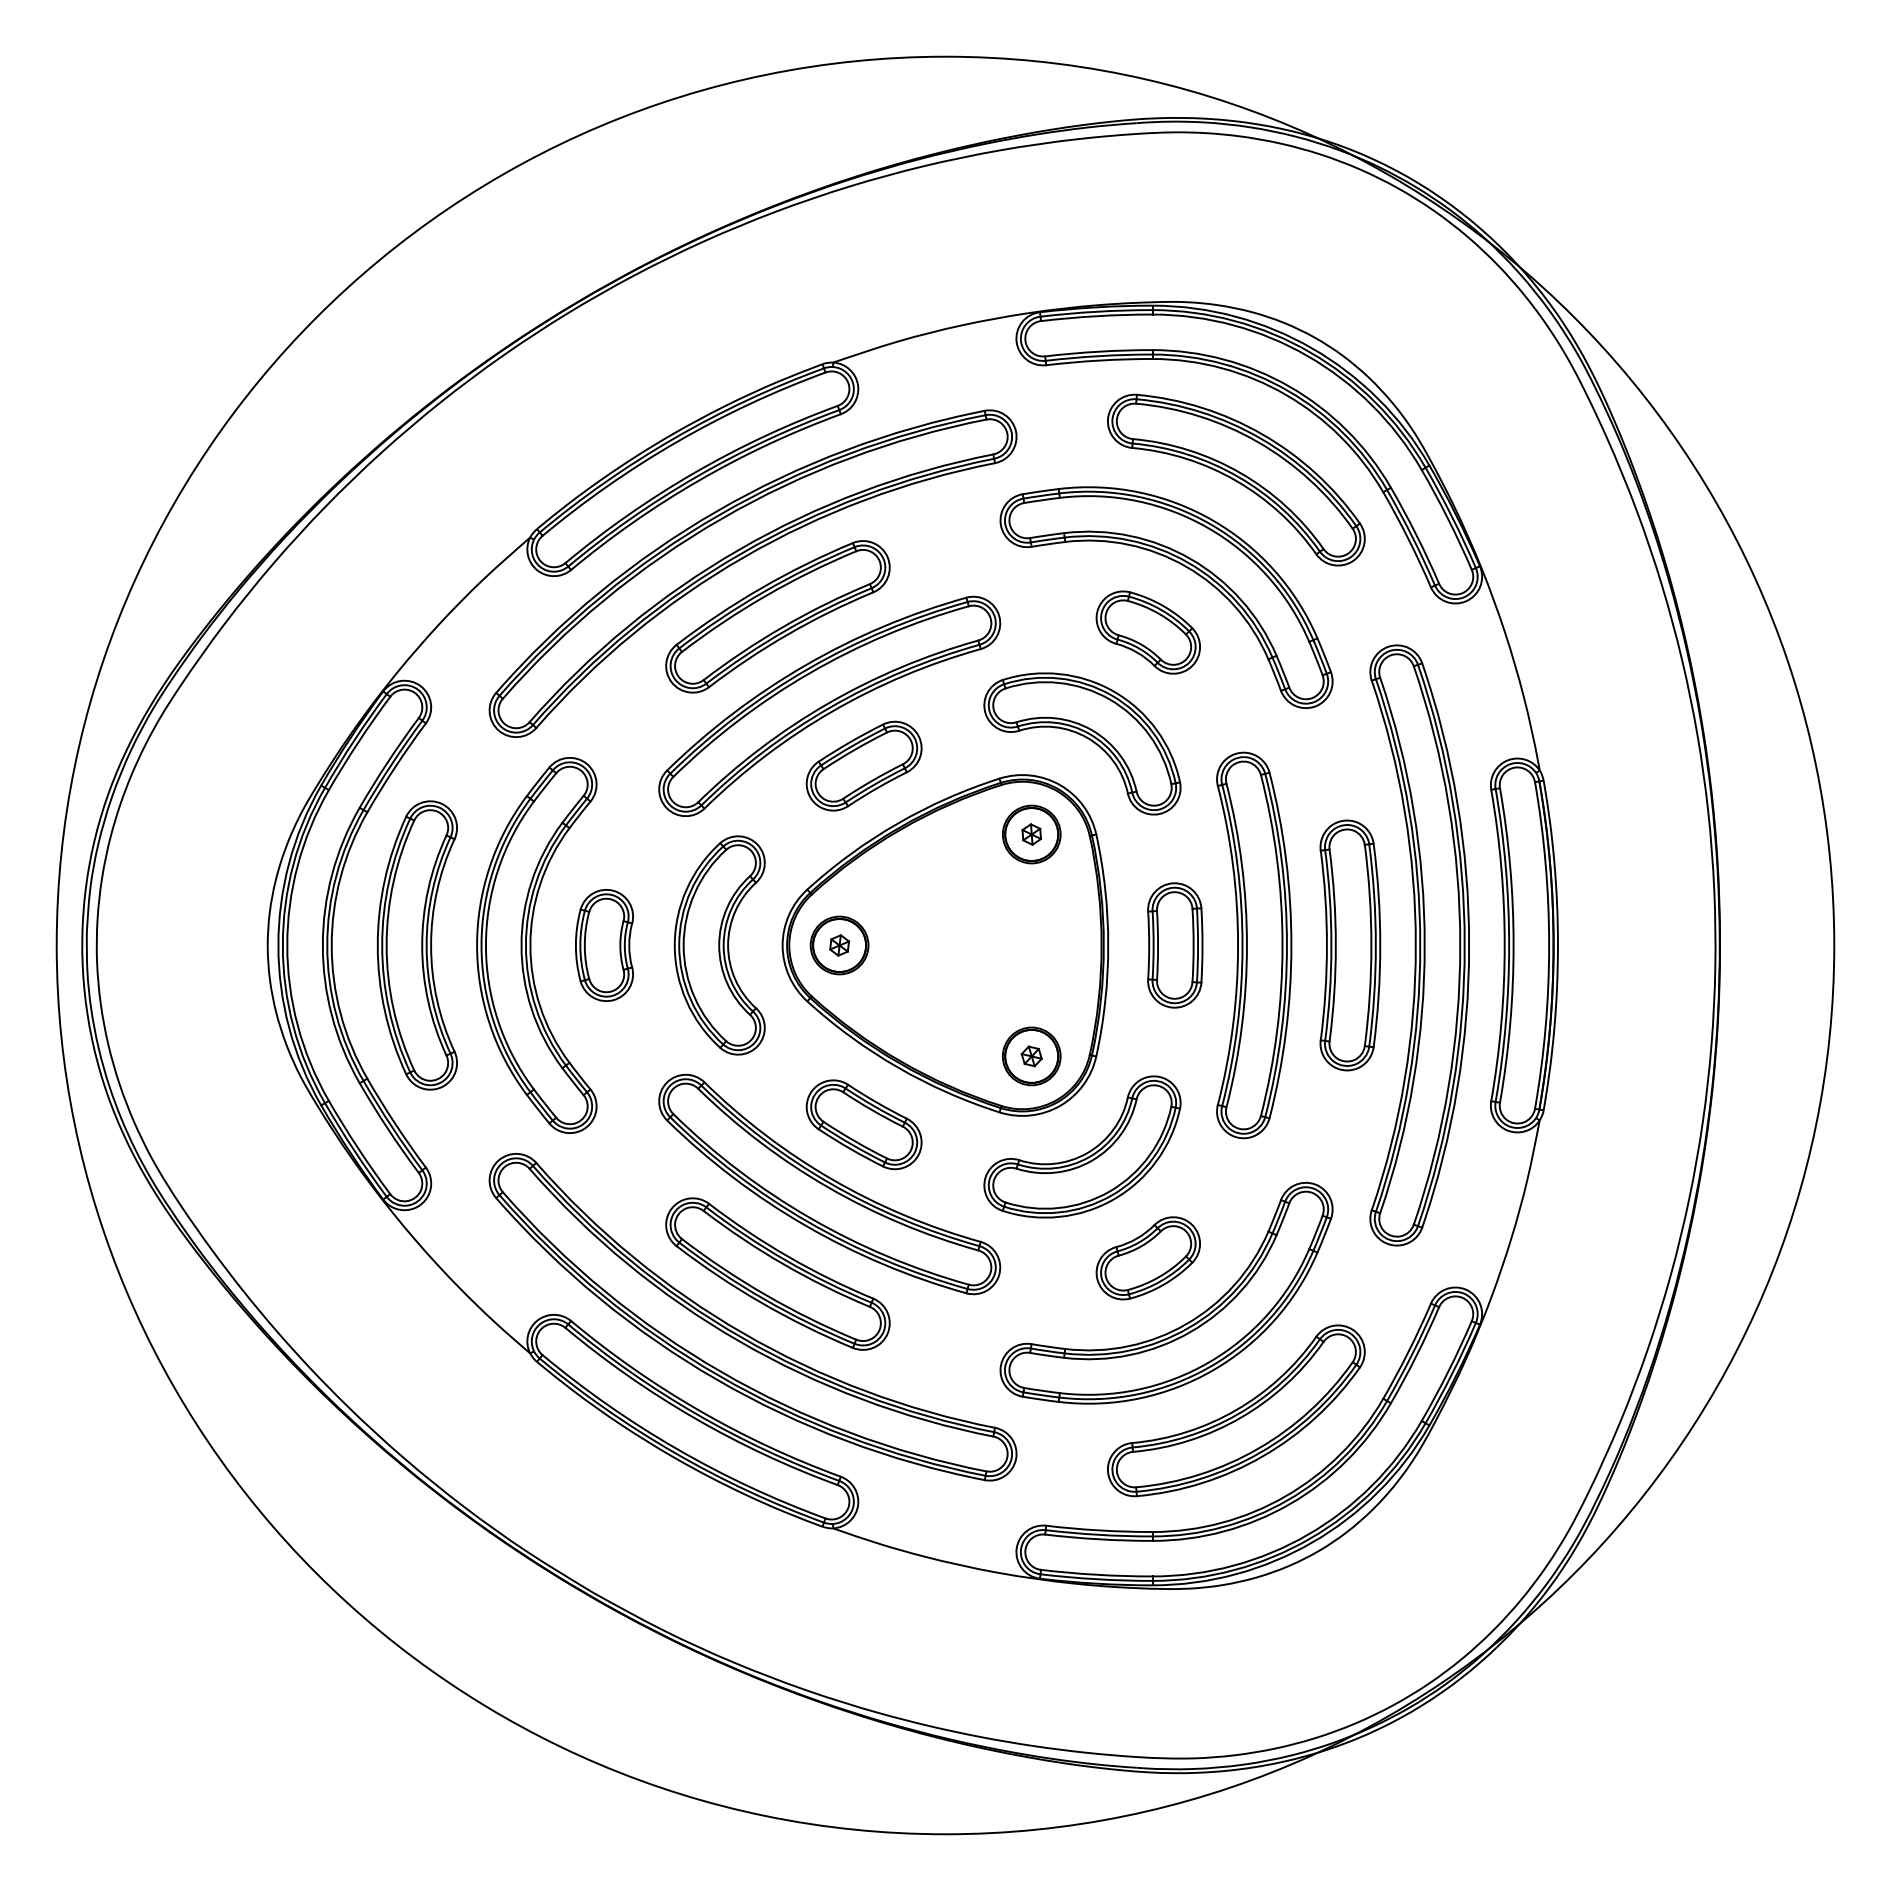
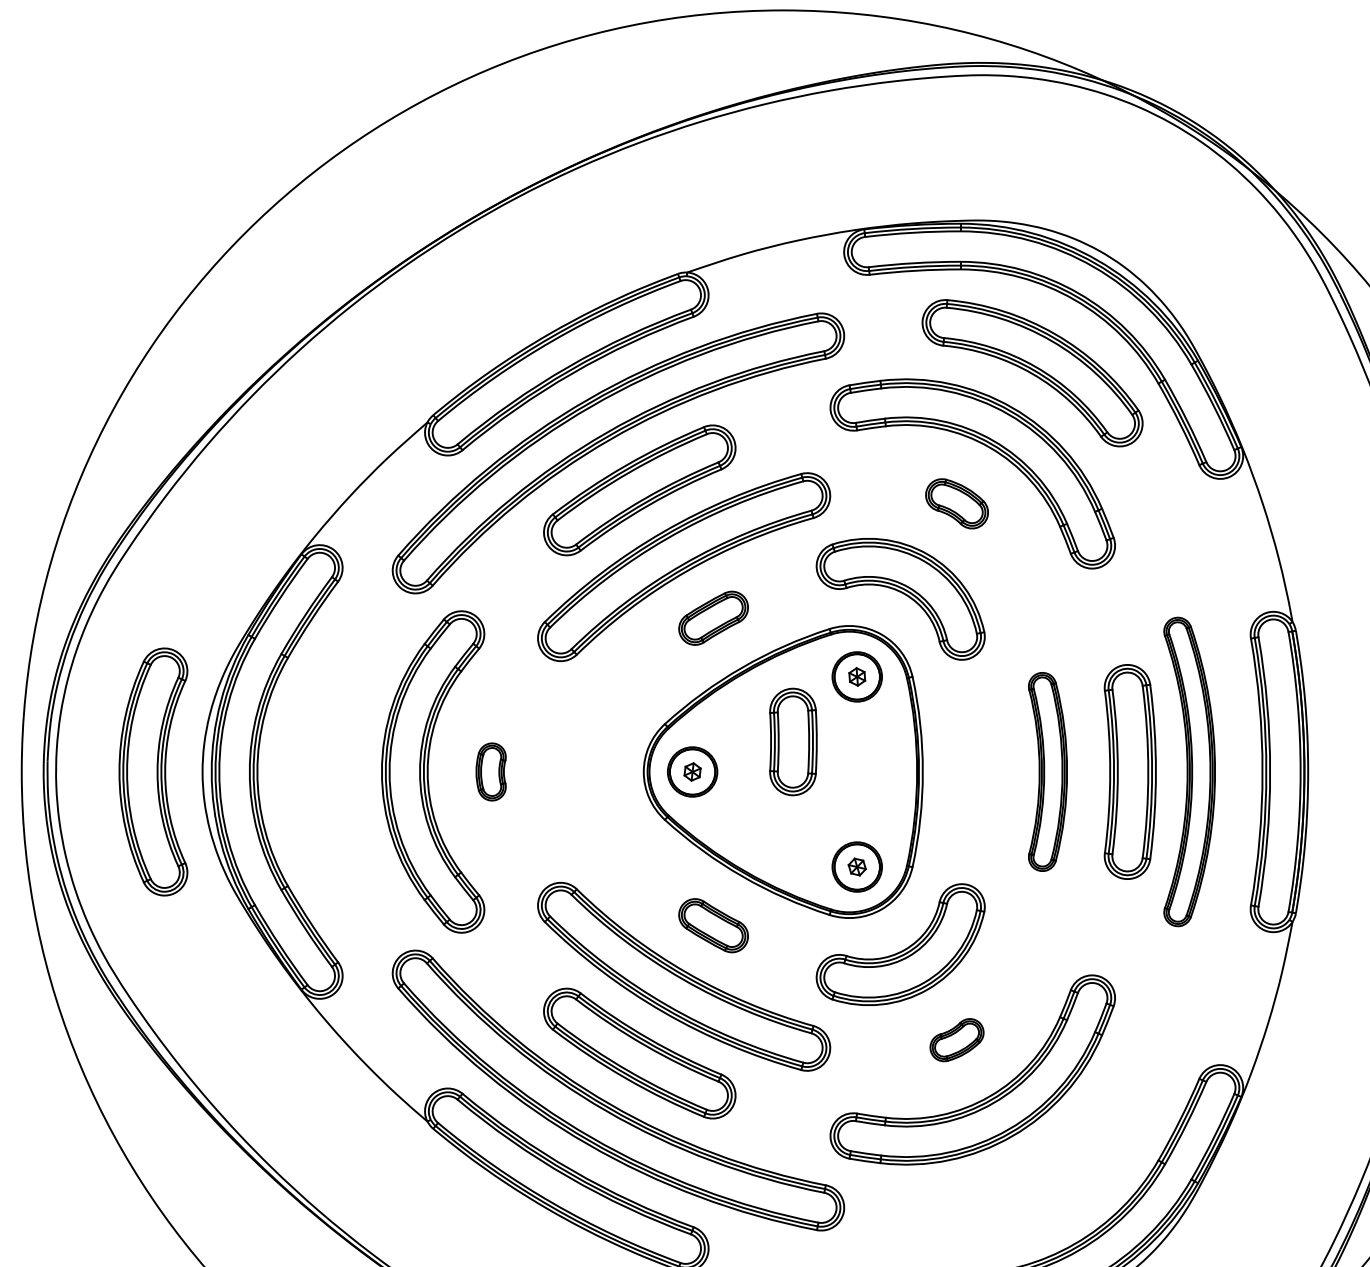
part: (1147, 632) -> (956, 503), size x0.7
part: (863, 765) -> (713, 617), size x0.7
part: (416, 945) -> (152, 772), moved
part: (604, 945) -> (491, 772), size x0.6
part: (719, 945) -> (589, 772), removed
part: (1175, 945) -> (793, 742), moved
part: (1254, 945) -> (1048, 772), size x0.6
part: (1419, 945) -> (1189, 772), size x0.6
part: (863, 1124) -> (713, 925), size x0.7
part: (1147, 1258) -> (956, 1040), size x0.6
part: (1236, 1410) -> (1032, 1170), removed

